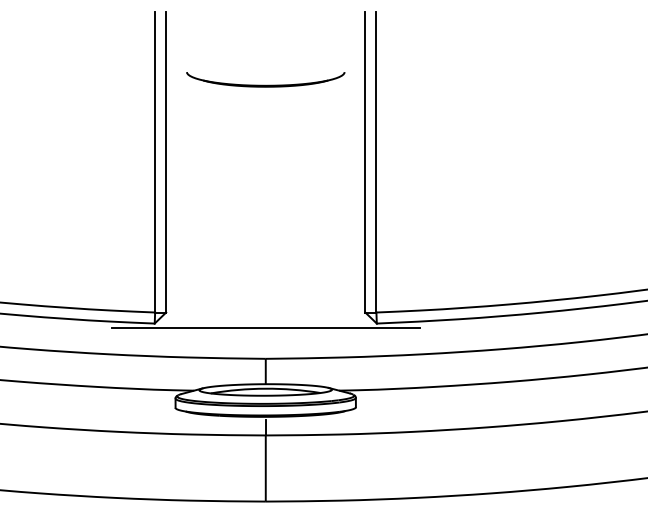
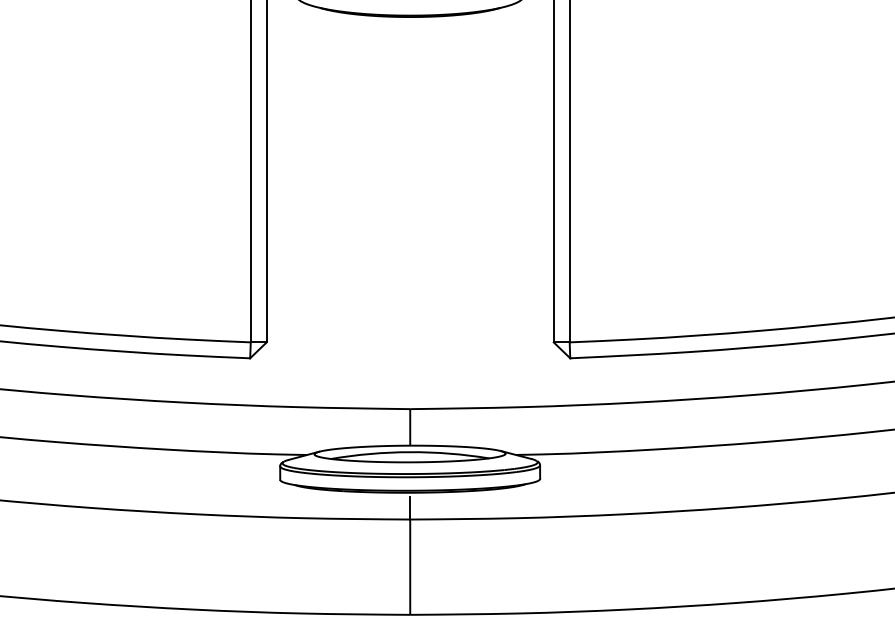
line: (265, 328) -> (409, 365), removed

